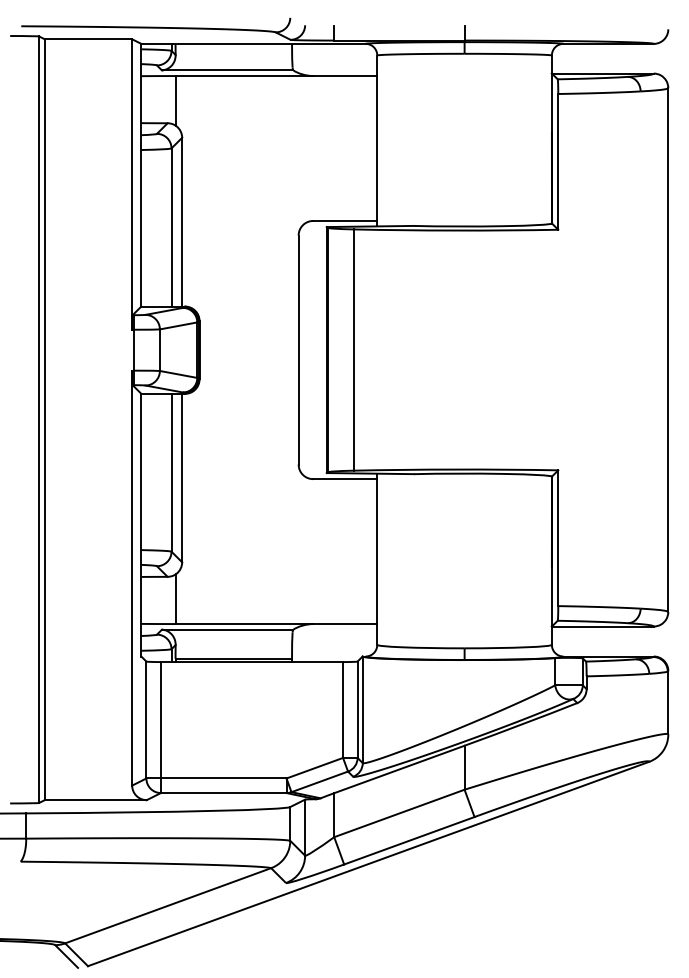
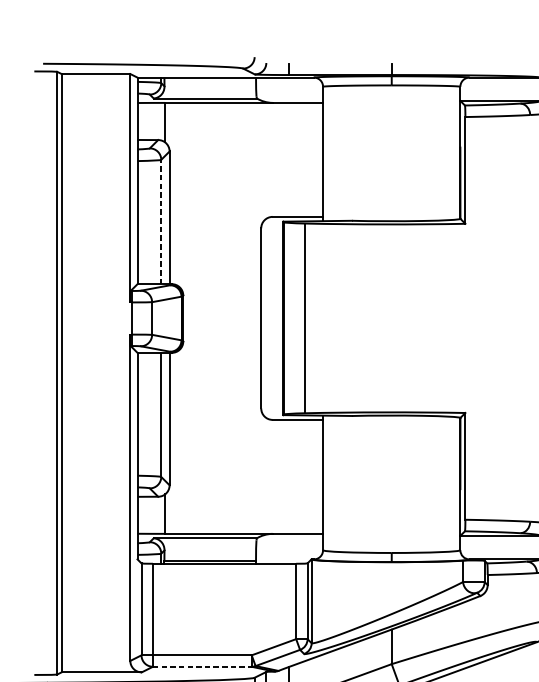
line: (171, 226) -> (161, 221), solid -> dashed
line: (223, 793) -> (202, 667), solid -> dashed

